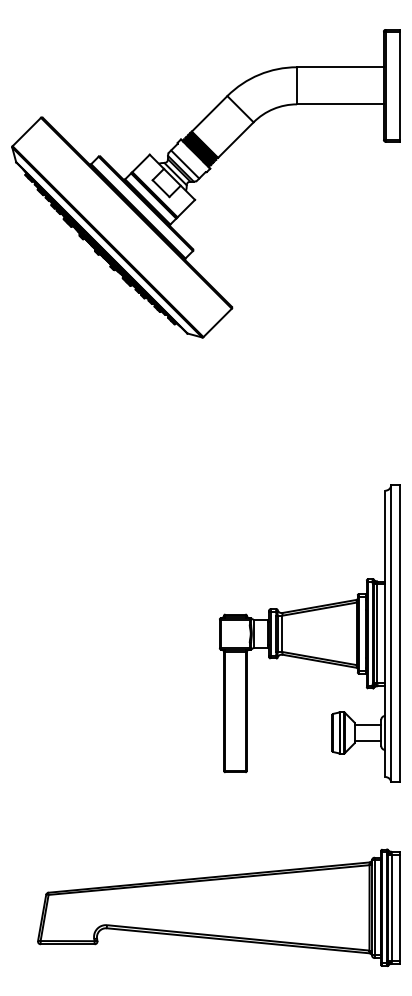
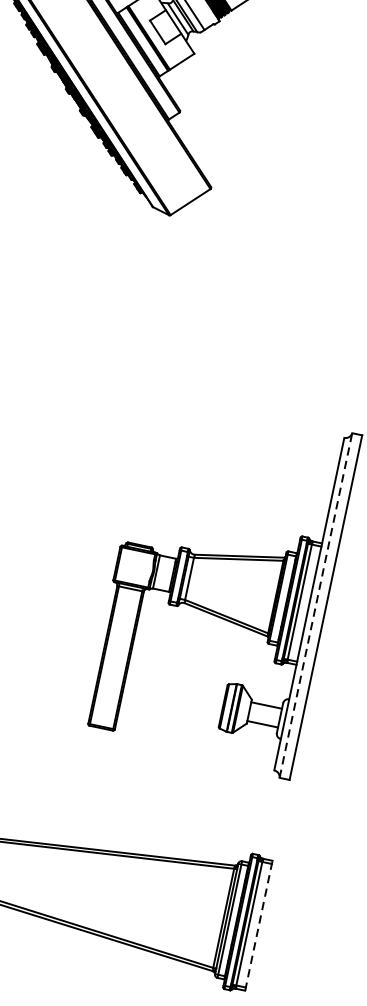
line: (391, 633) -> (316, 605), solid -> dashed
line: (399, 907) -> (258, 925), solid -> dashed

